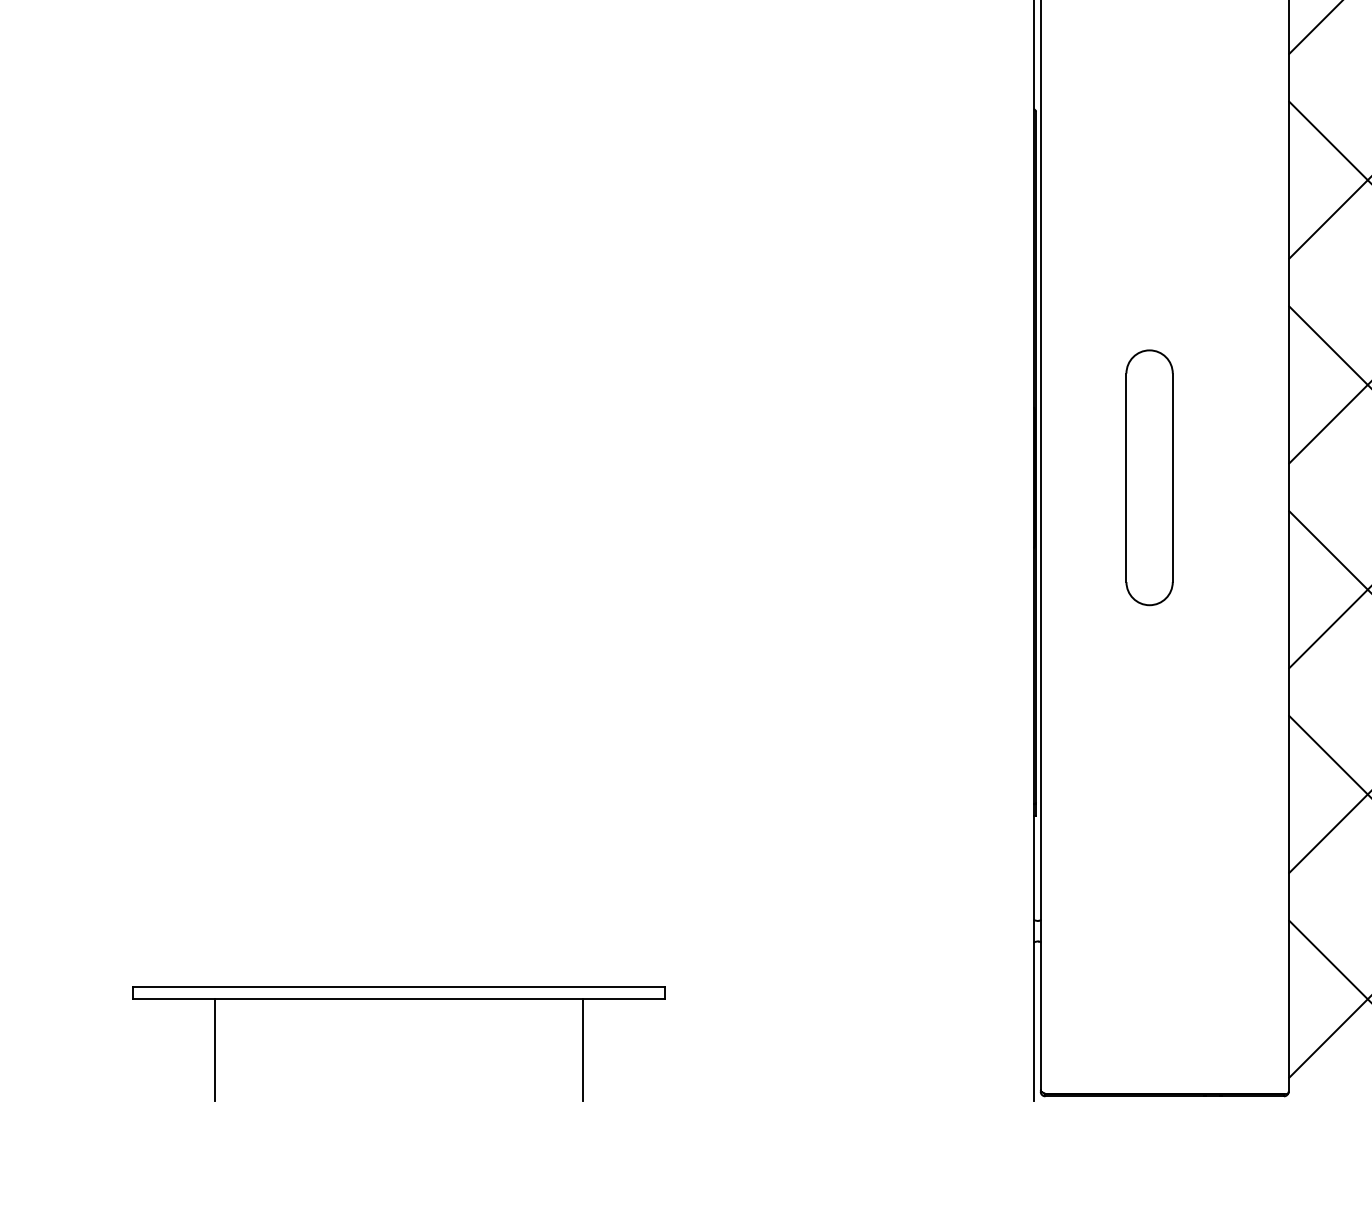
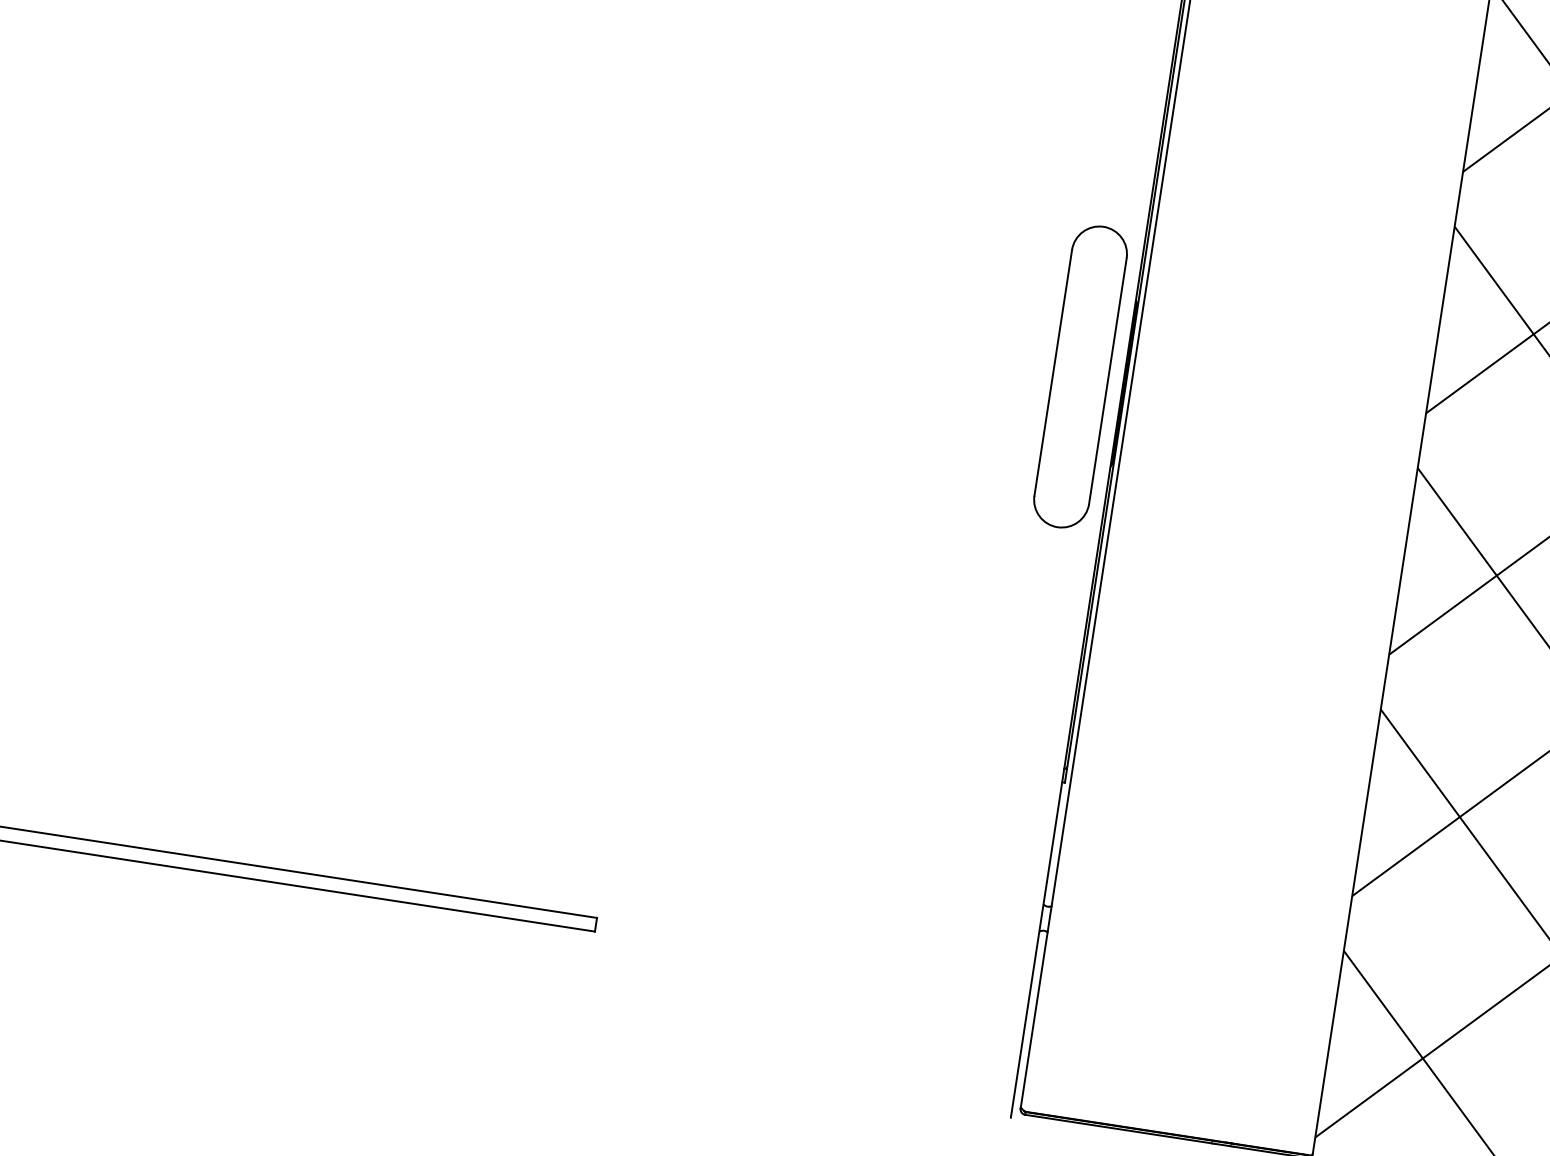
part: (1149, 477) -> (1080, 376), moved
line: (214, 1049) -> (54, 909), removed
line: (583, 1049) -> (489, 976), removed

